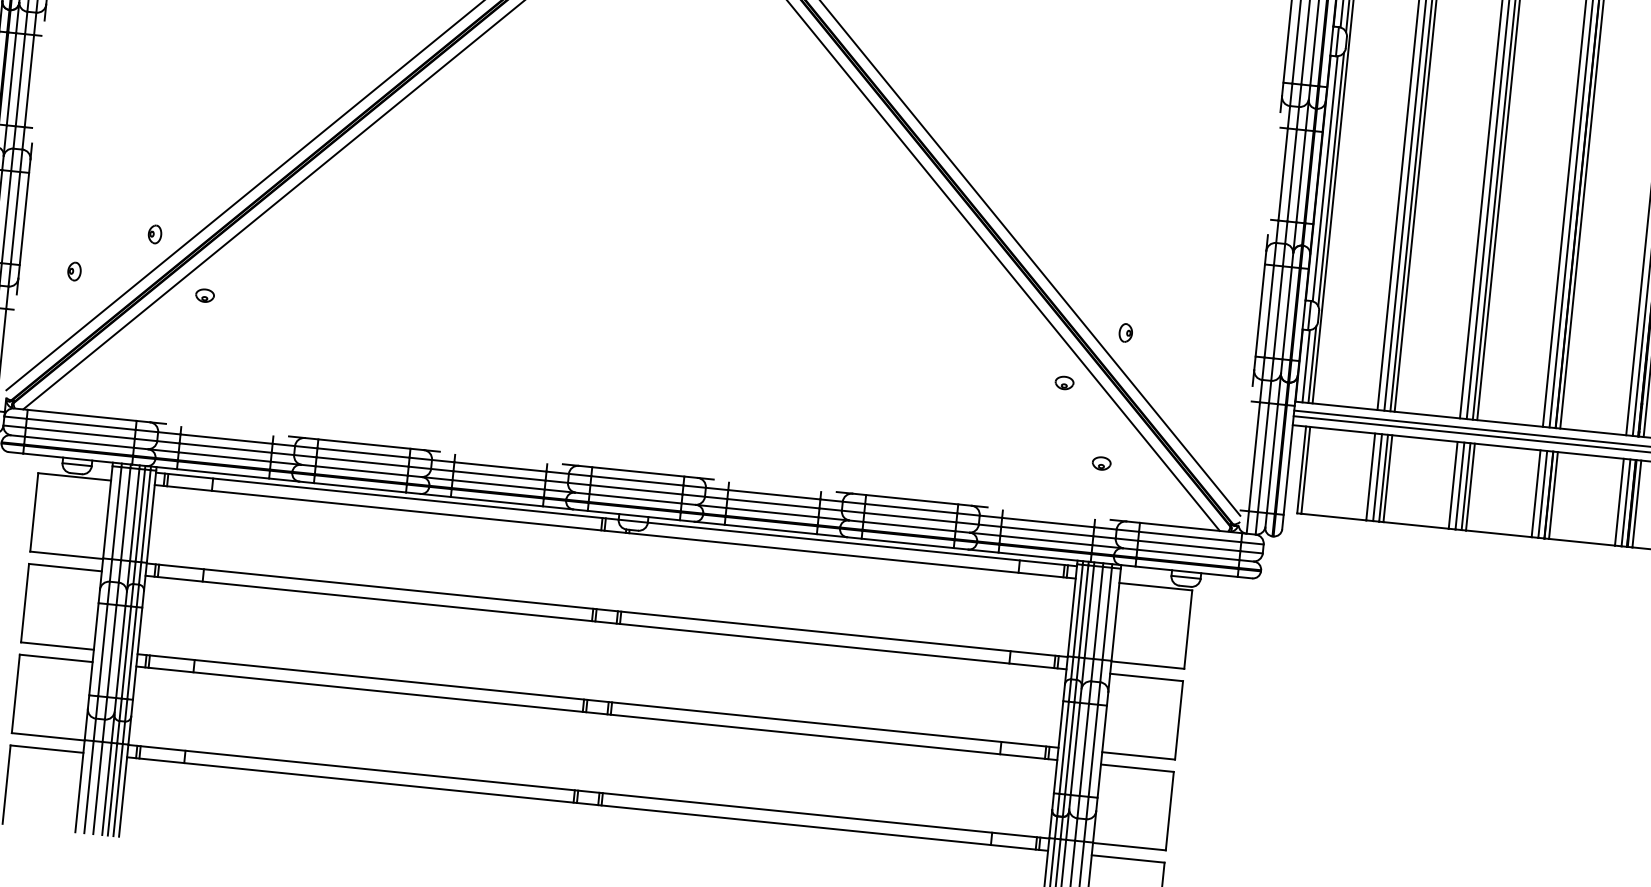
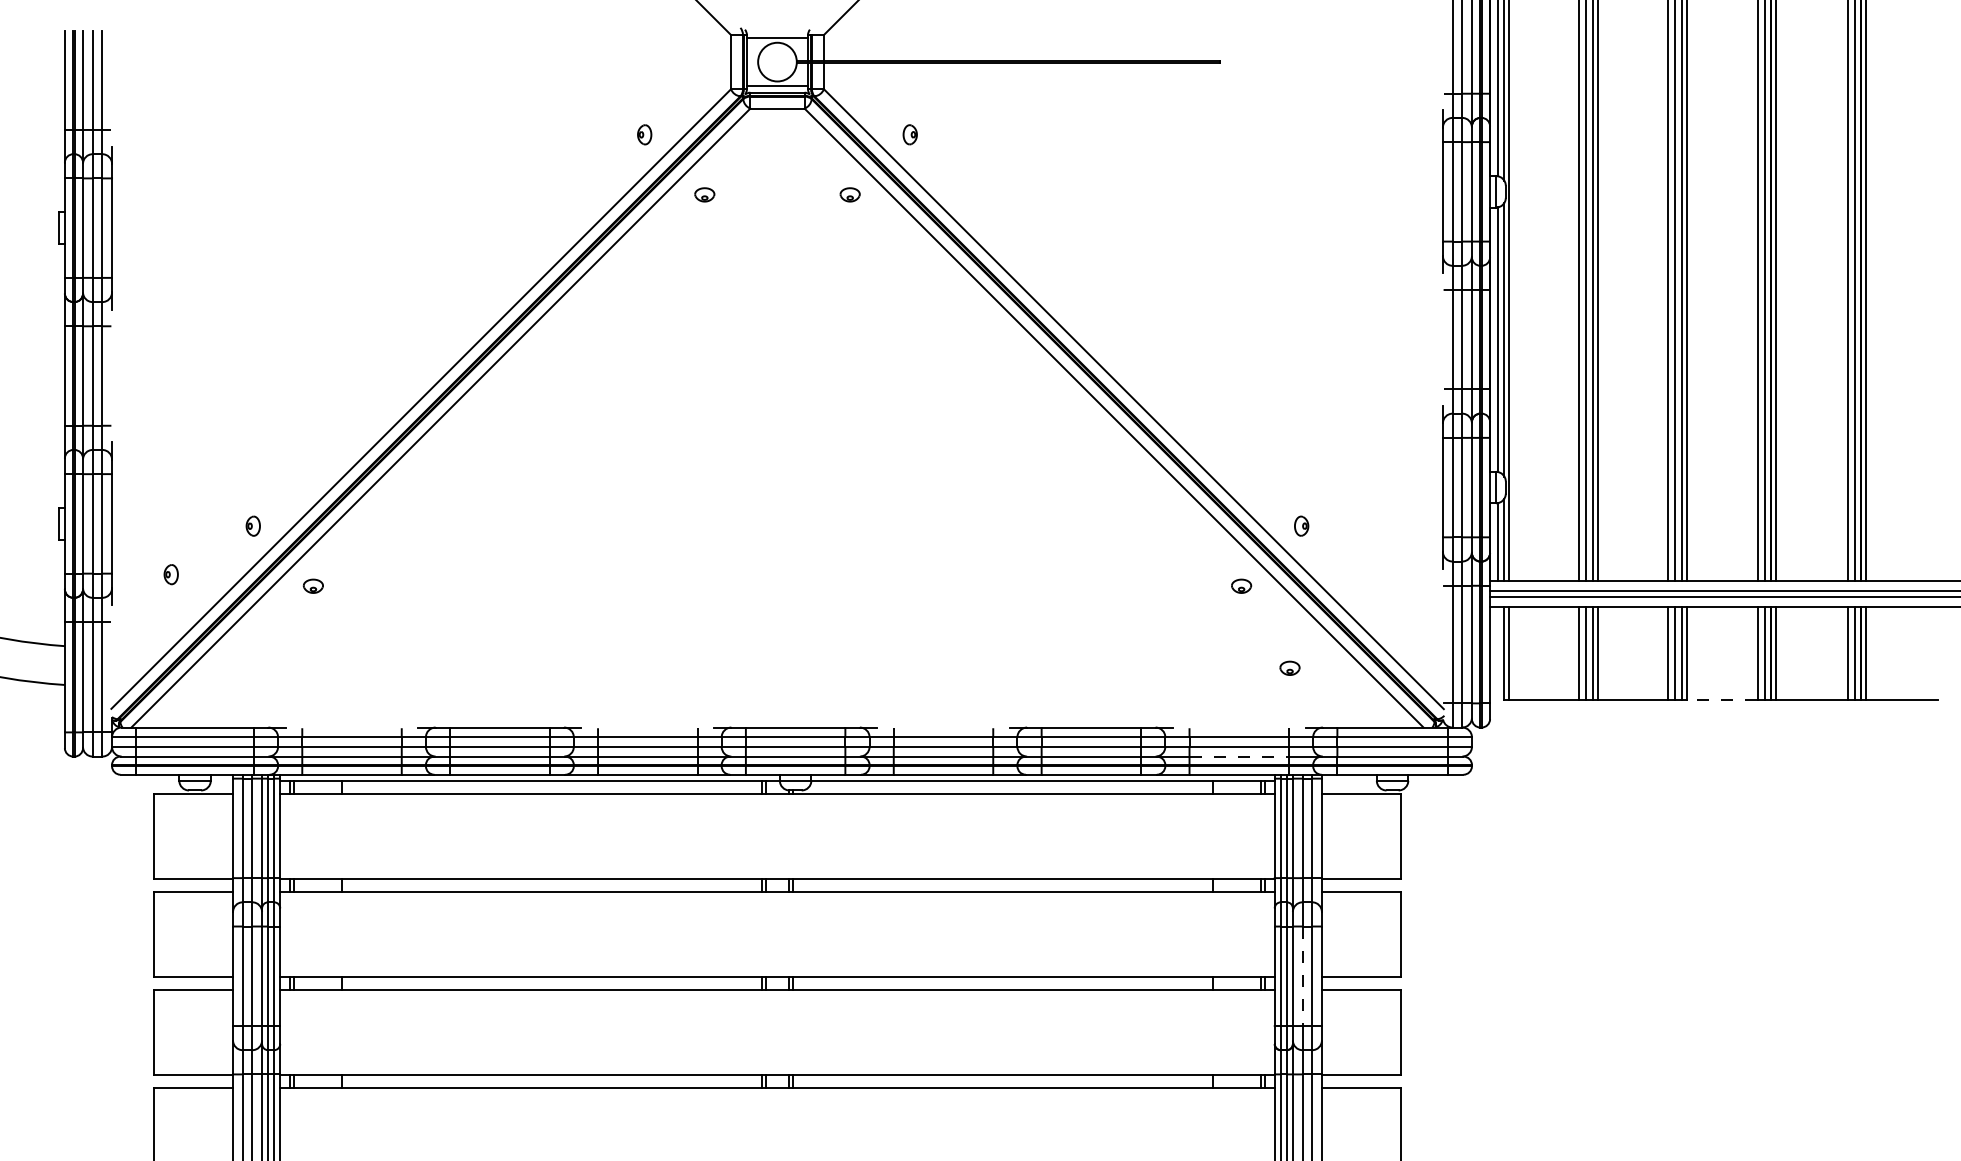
line: (1498, 533) -> (1721, 700), solid -> dashed
line: (1046, 540) -> (1239, 756), solid -> dashed
line: (1084, 750) -> (1302, 976), solid -> dashed

